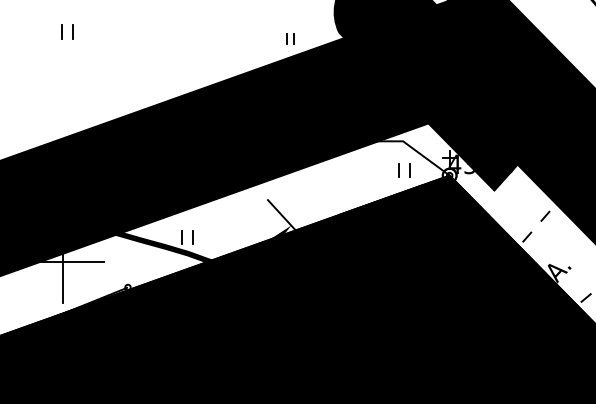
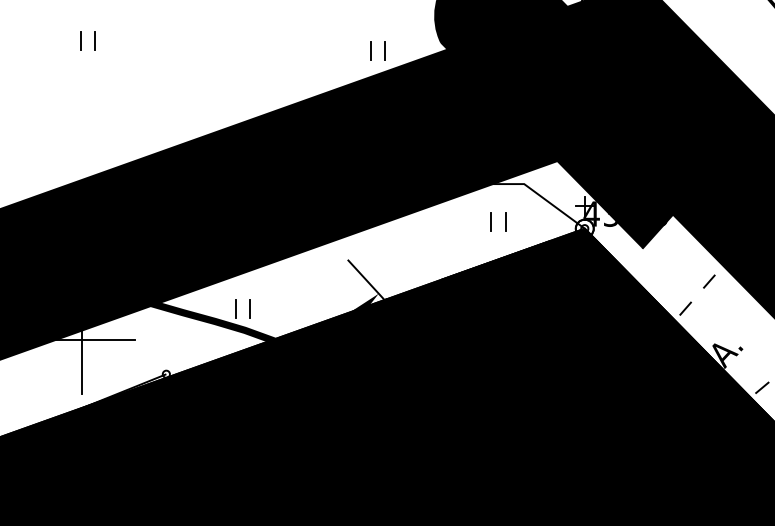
part: (290, 38) -> (377, 50), size x1.43
part: (399, 170) -> (491, 221), moved

